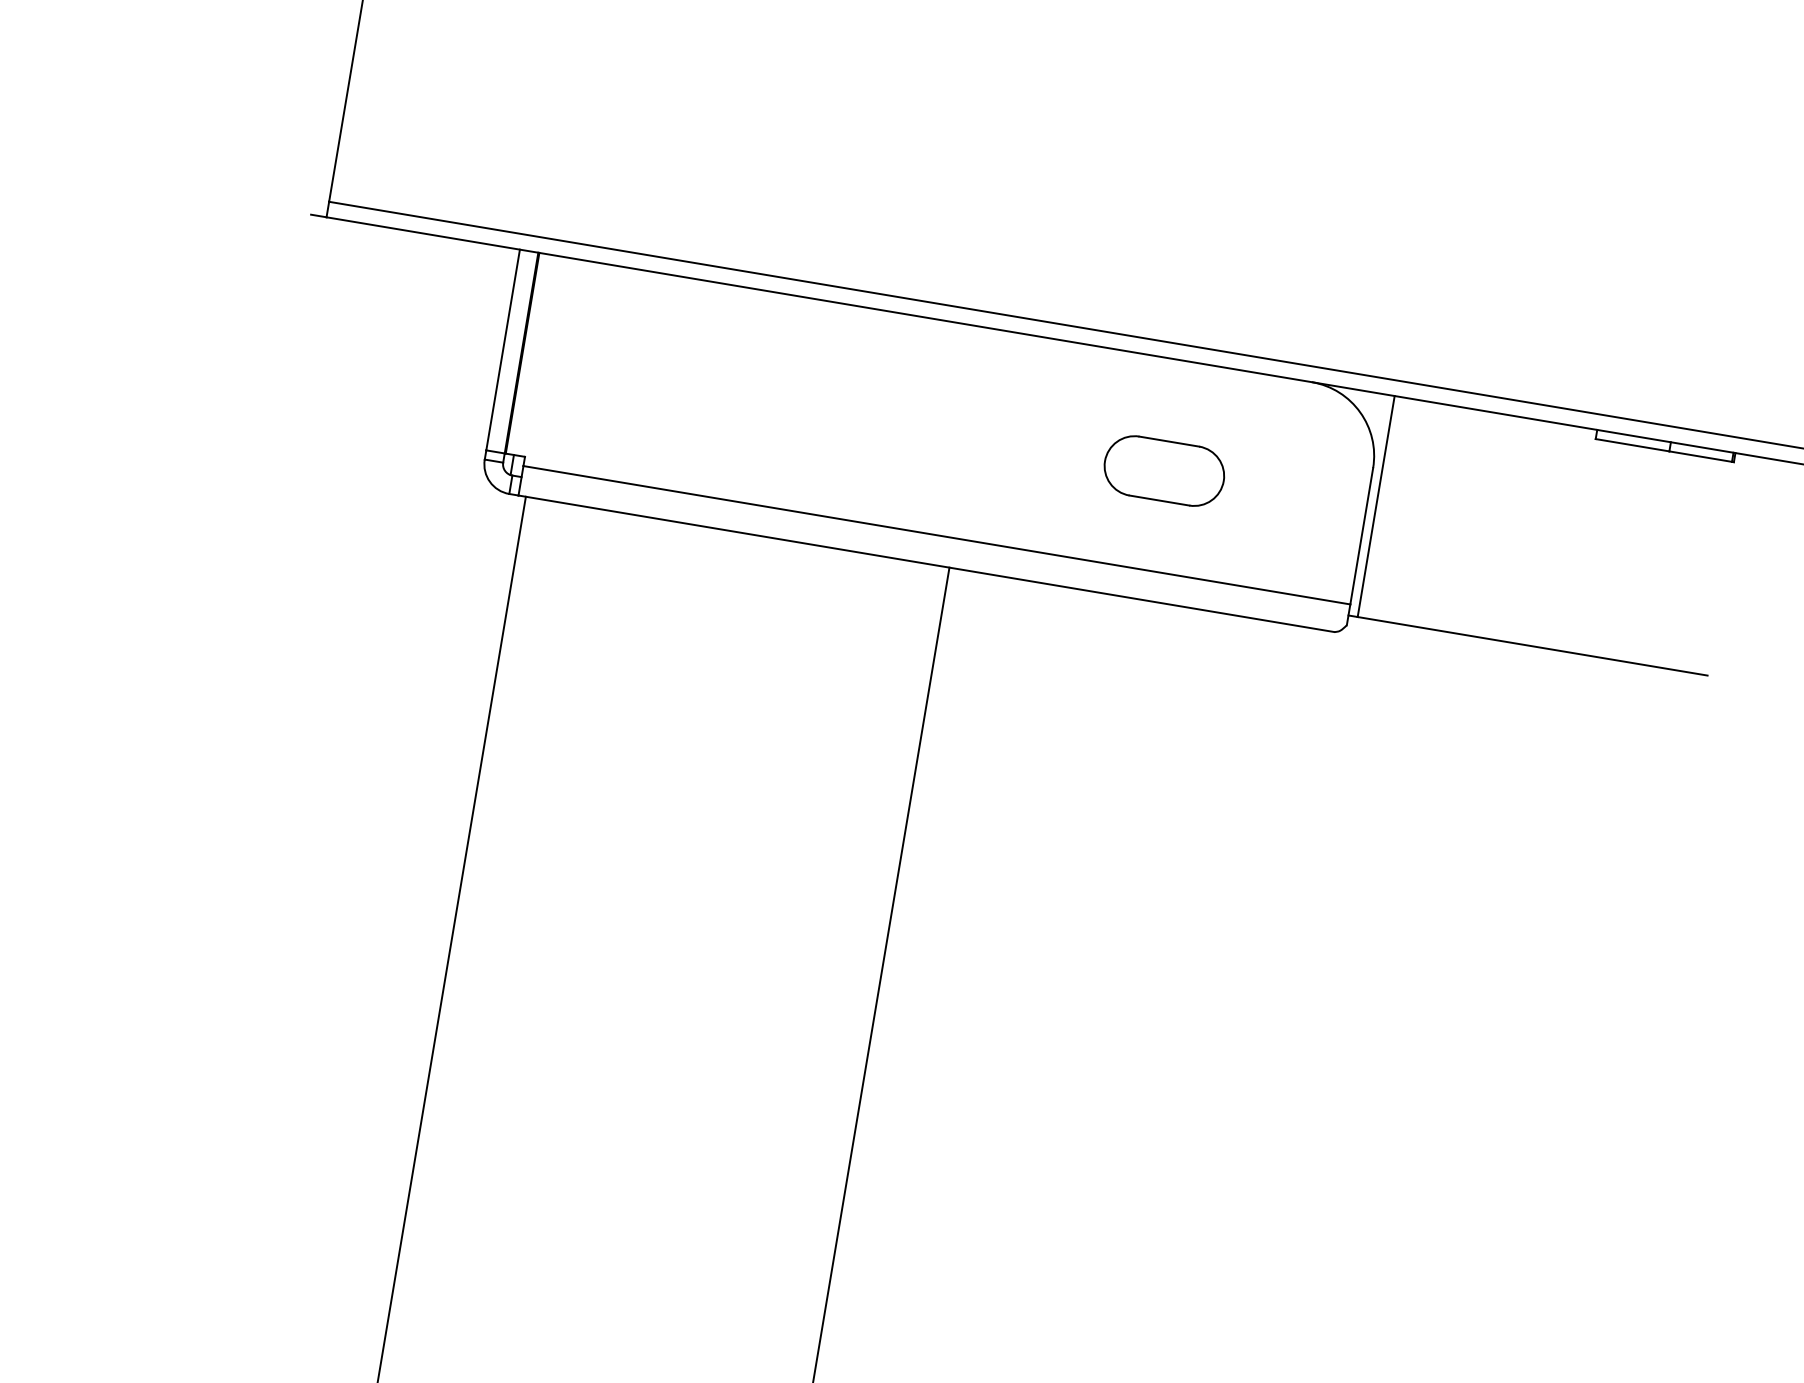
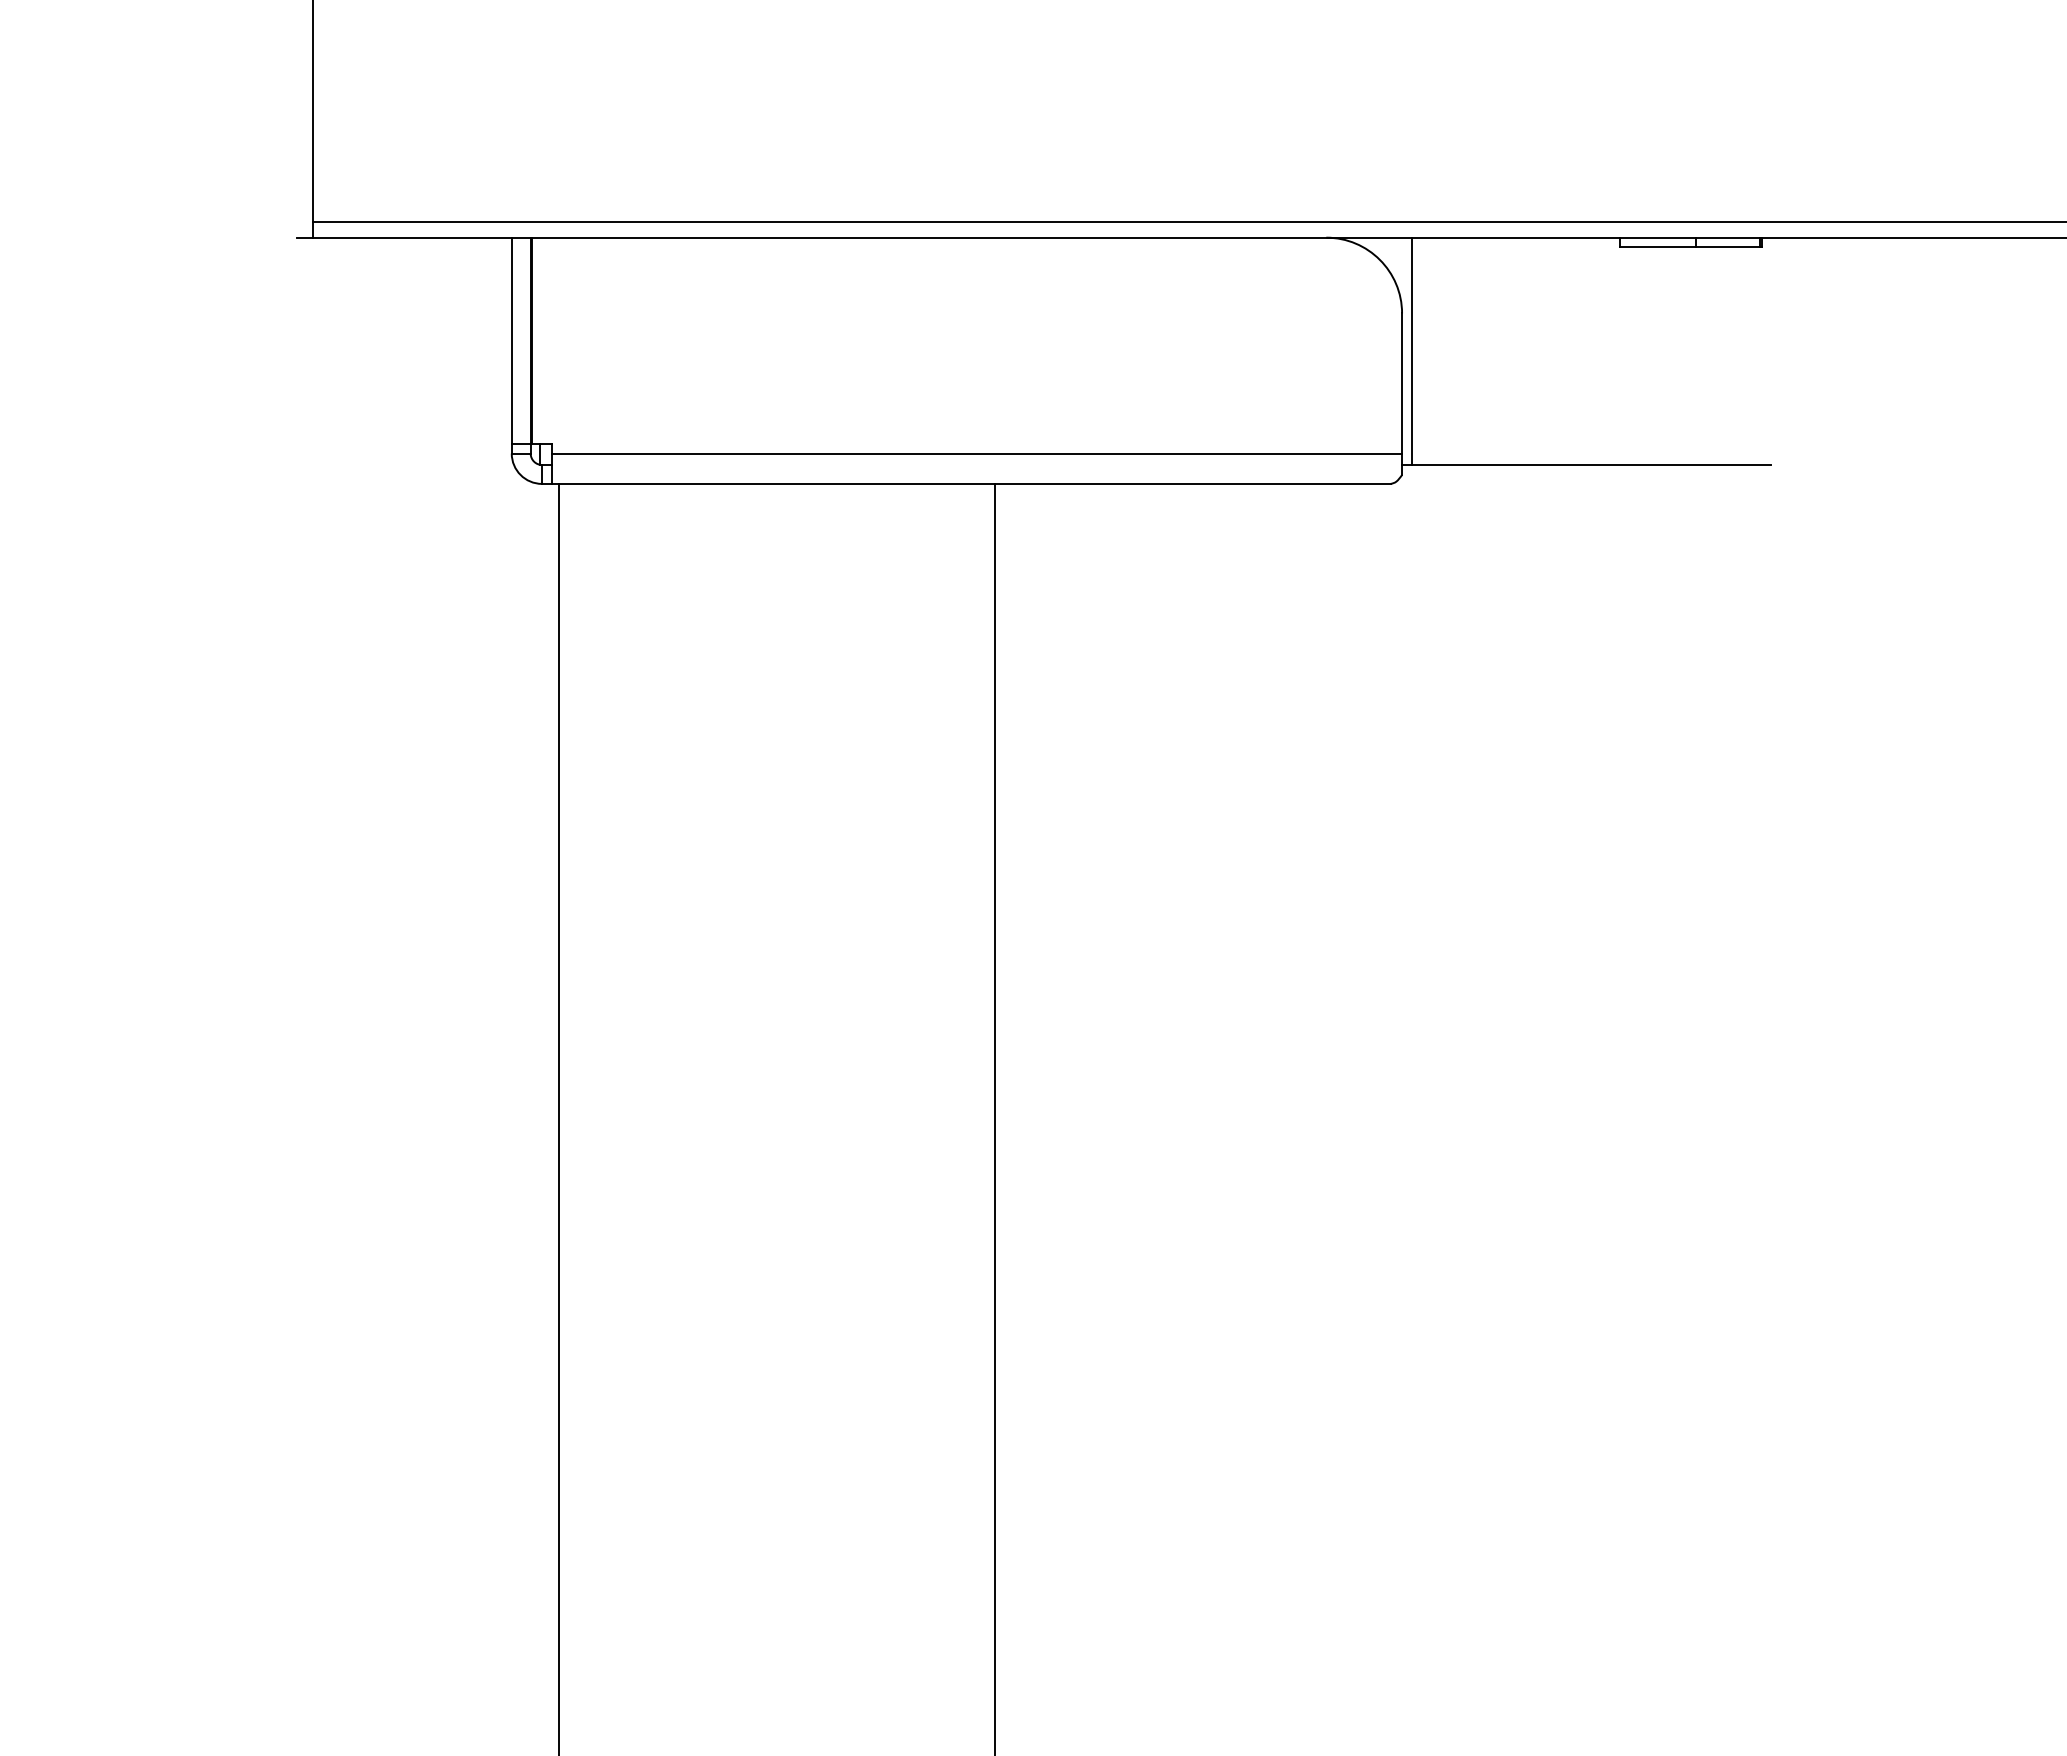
part: (1164, 471) -> (1193, 351), removed

